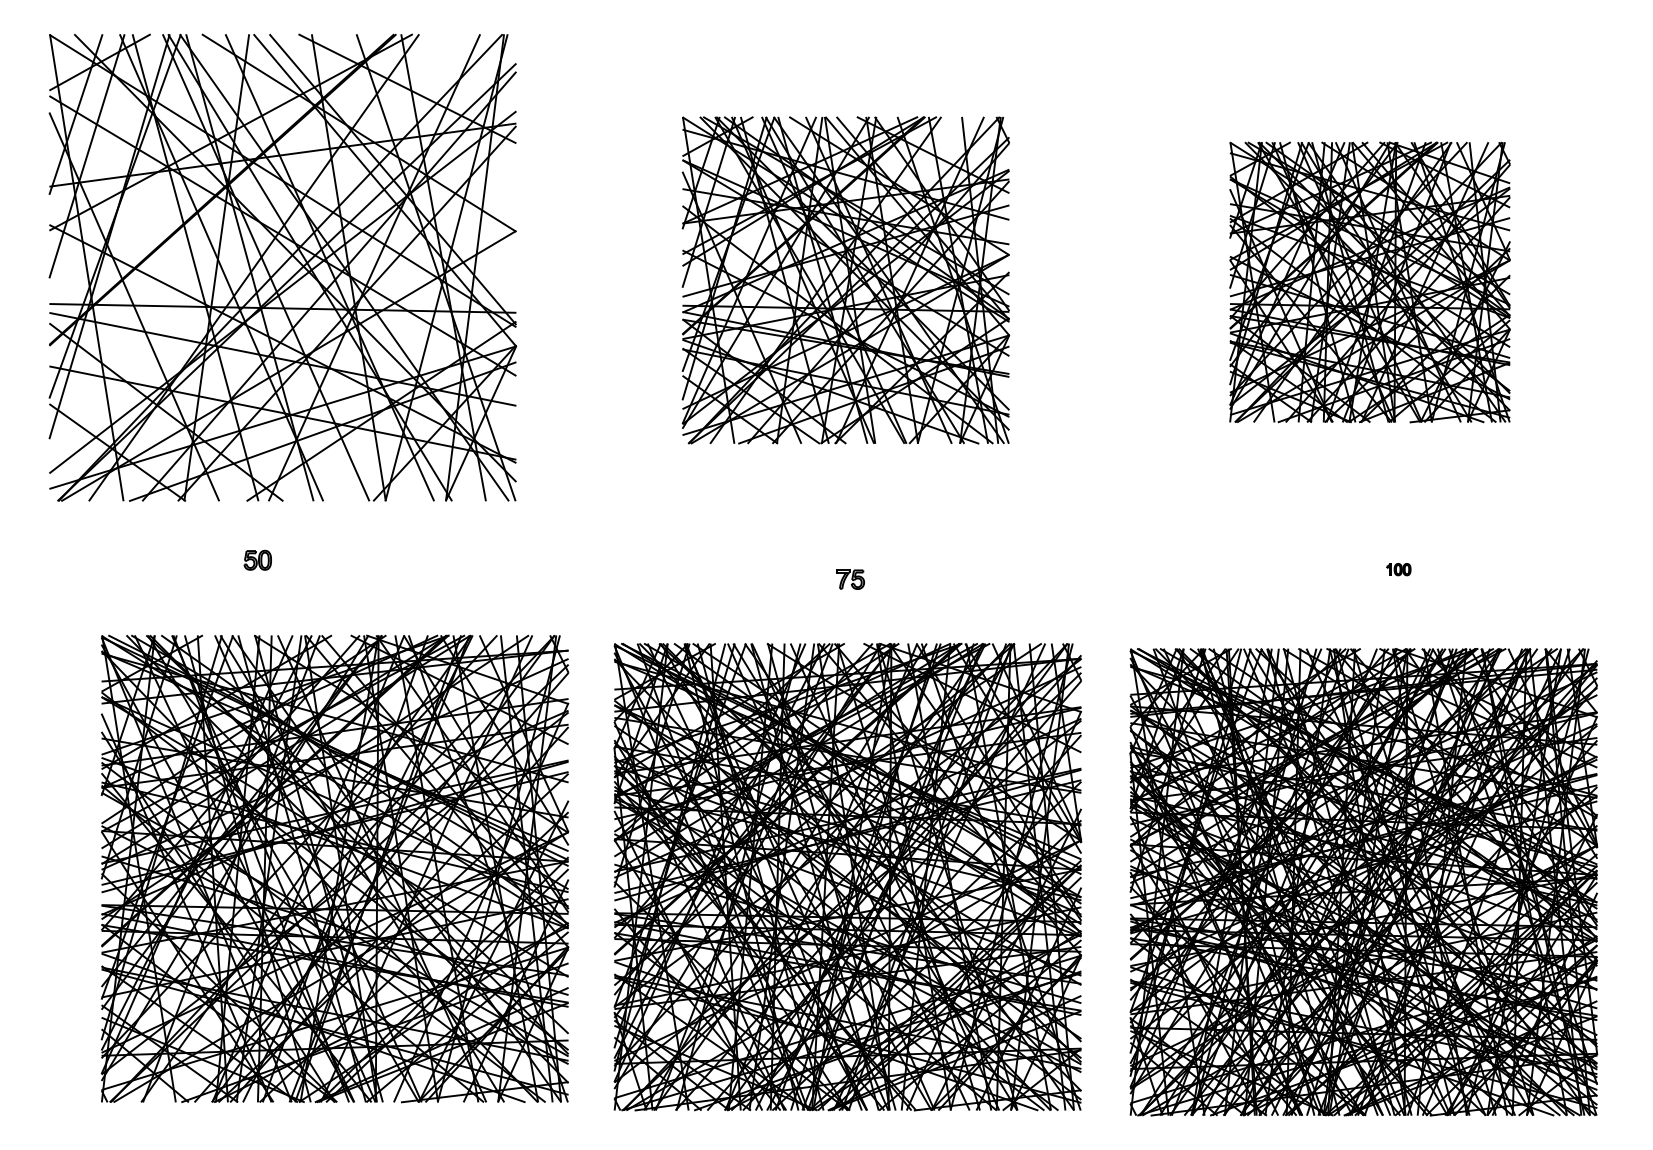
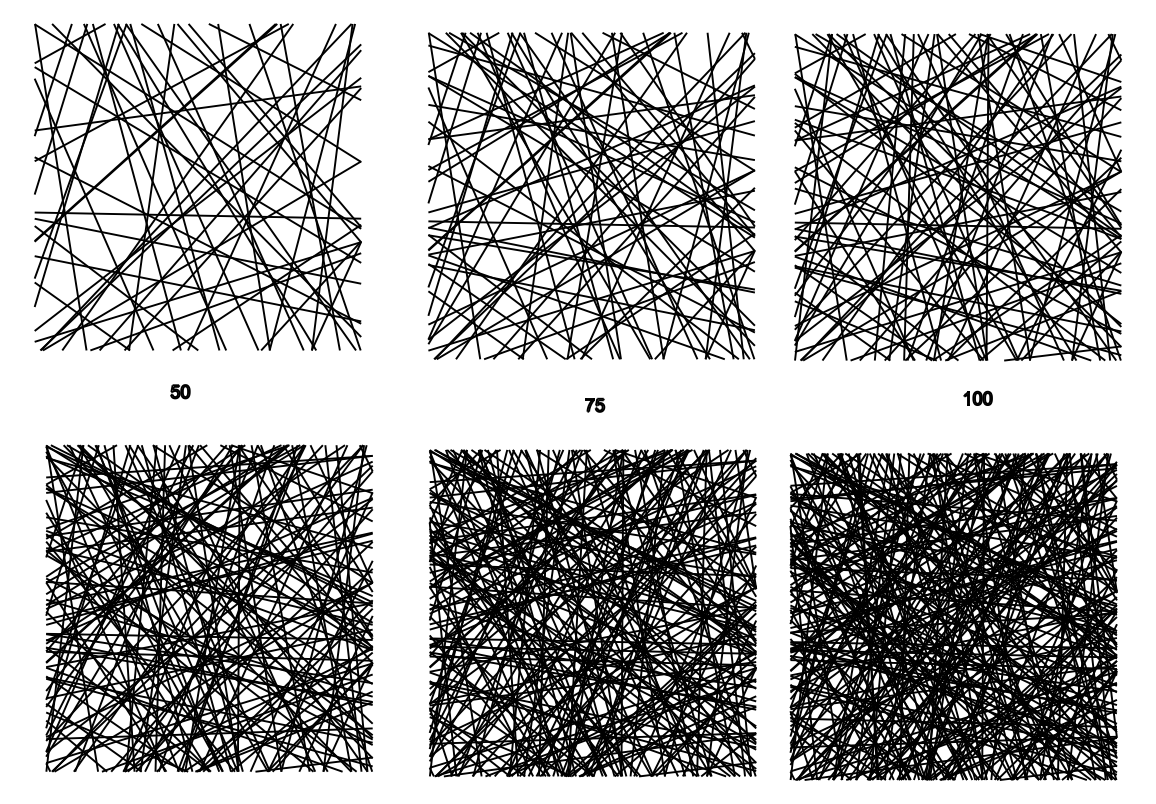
part: (845, 279) -> (591, 195), size x1.43
part: (1369, 282) -> (957, 197), size x1.67
part: (1397, 568) -> (977, 397), size x1.67
part: (335, 868) -> (209, 608), moved

